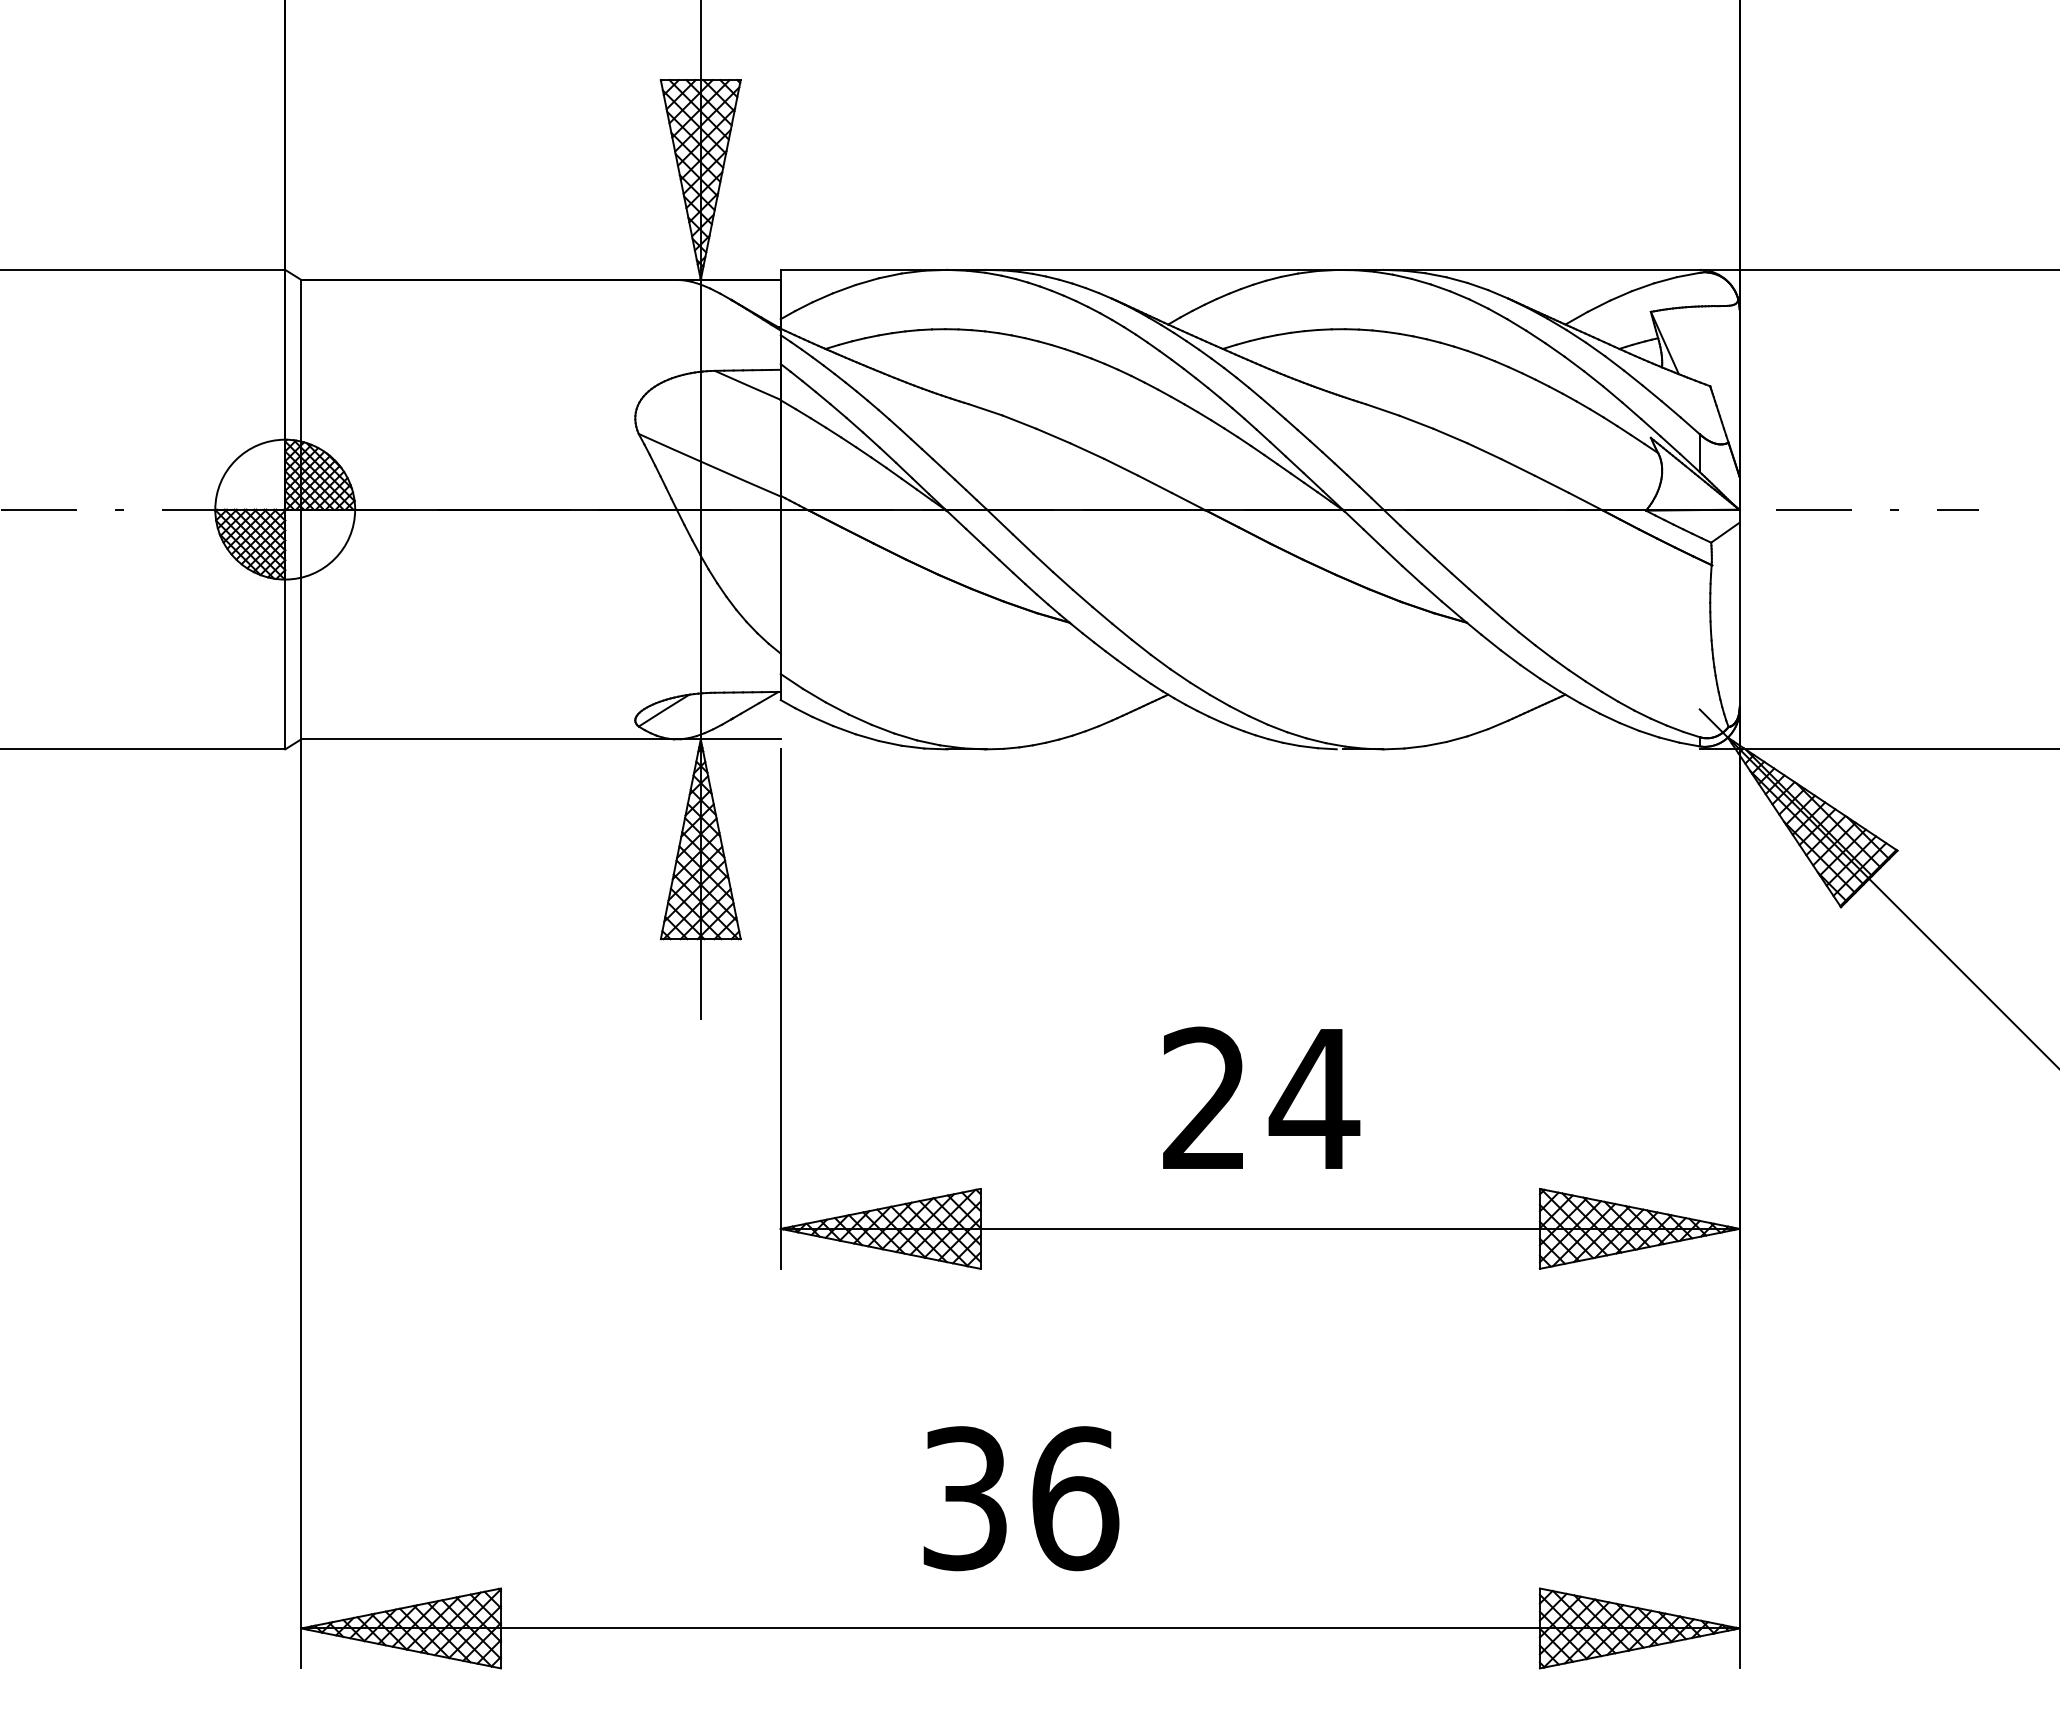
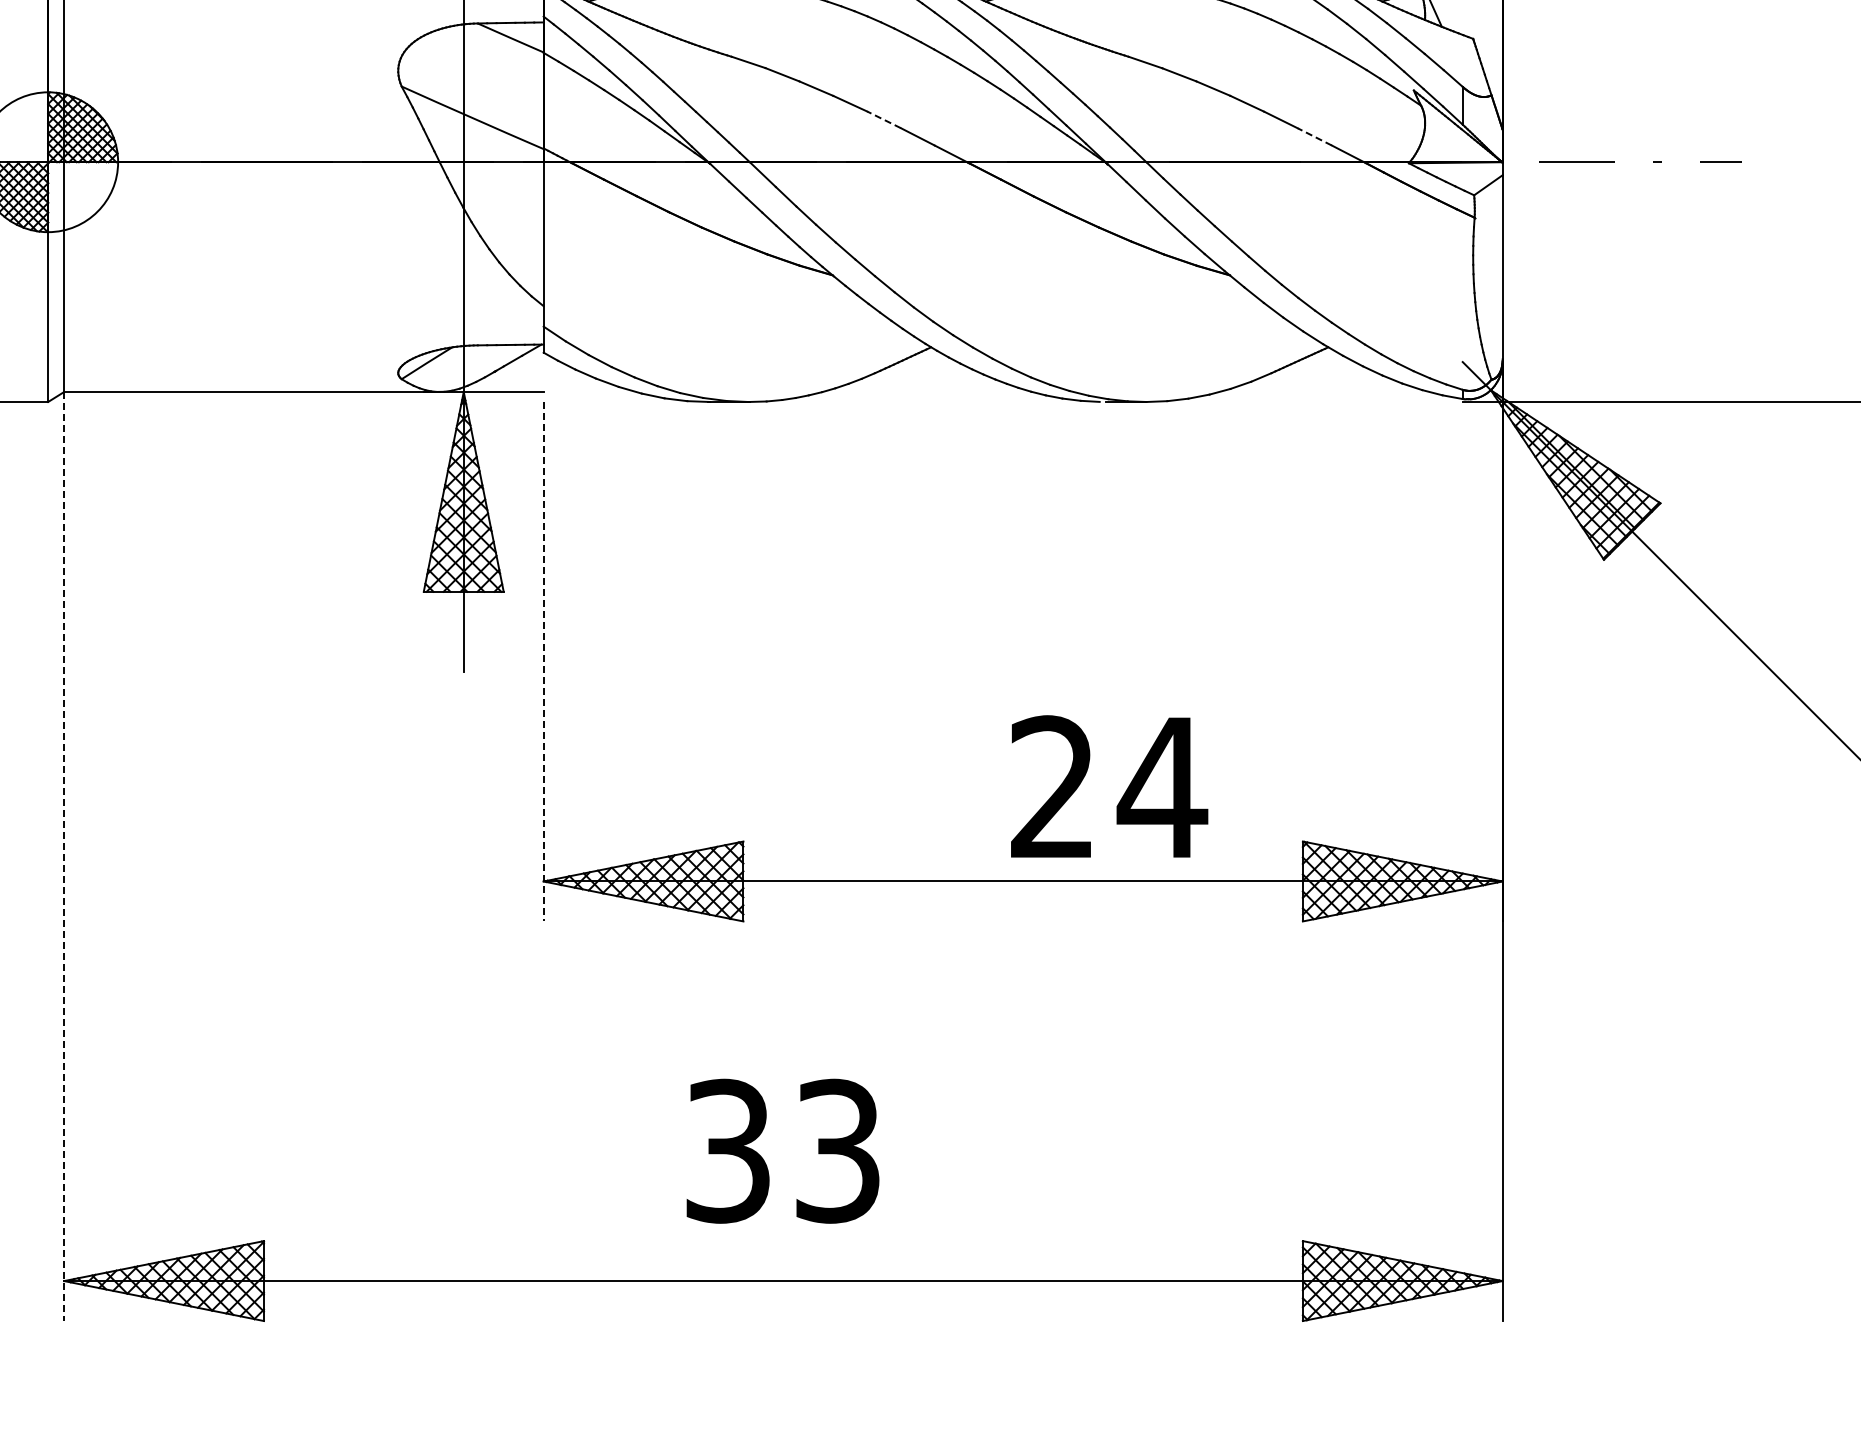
line: (1121, 467) -> (884, 120), solid -> dashed
line: (1551, 484) -> (1314, 137), solid -> dashed
line: (780, 1009) -> (543, 662), solid -> dashed
text: (1261, 1097) -> (1109, 786), moved
line: (301, 1203) -> (64, 856), solid -> dashed
text: (1075, 1498) -> (838, 1151), 36 -> 33

